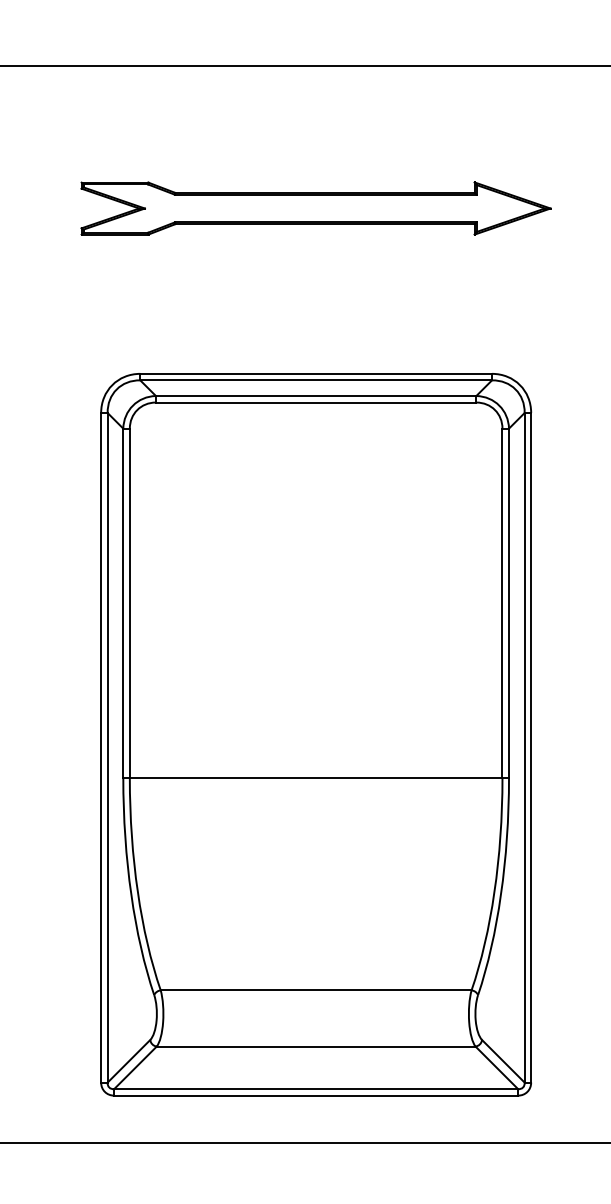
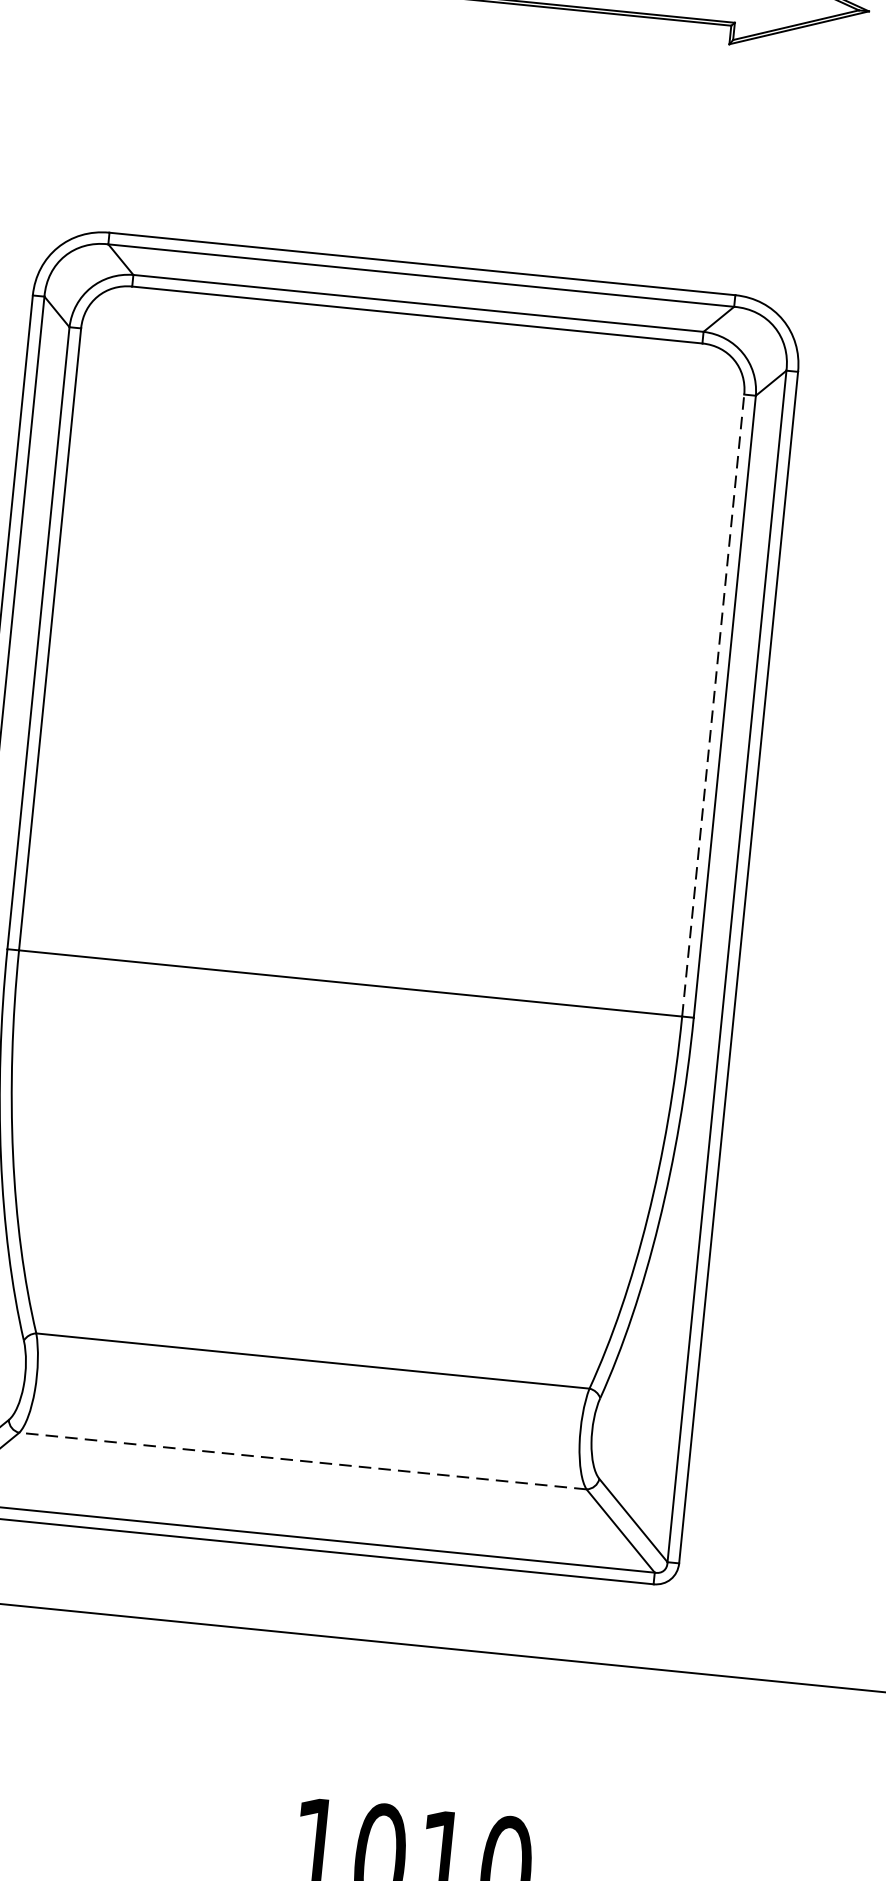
line: (502, 603) -> (713, 705), solid -> dashed
line: (315, 1046) -> (301, 1460), solid -> dashed

